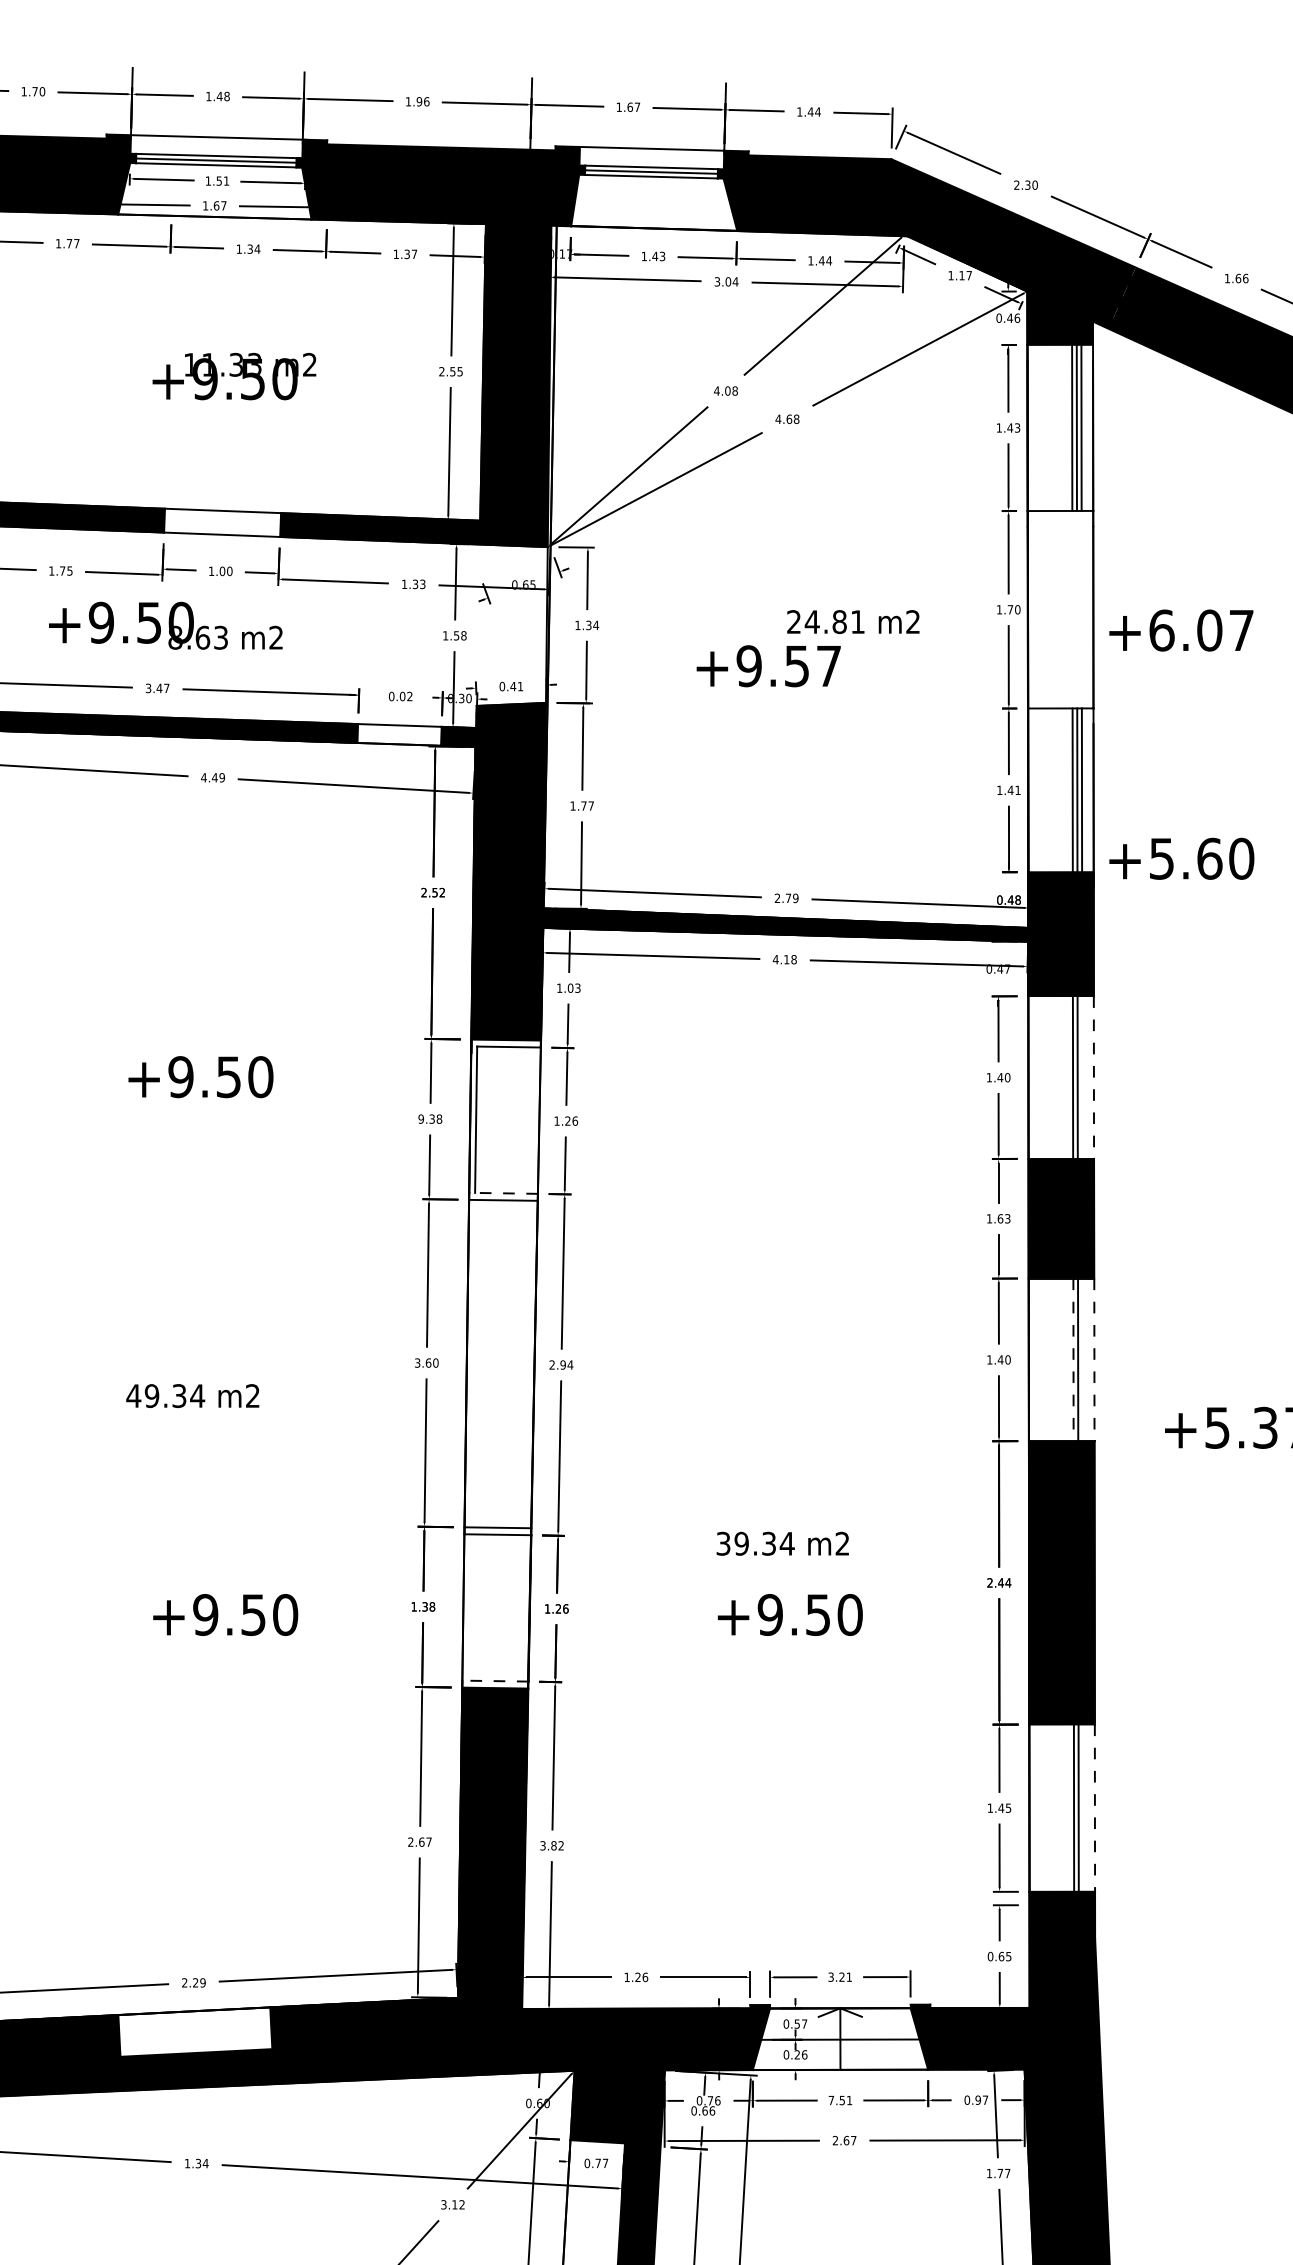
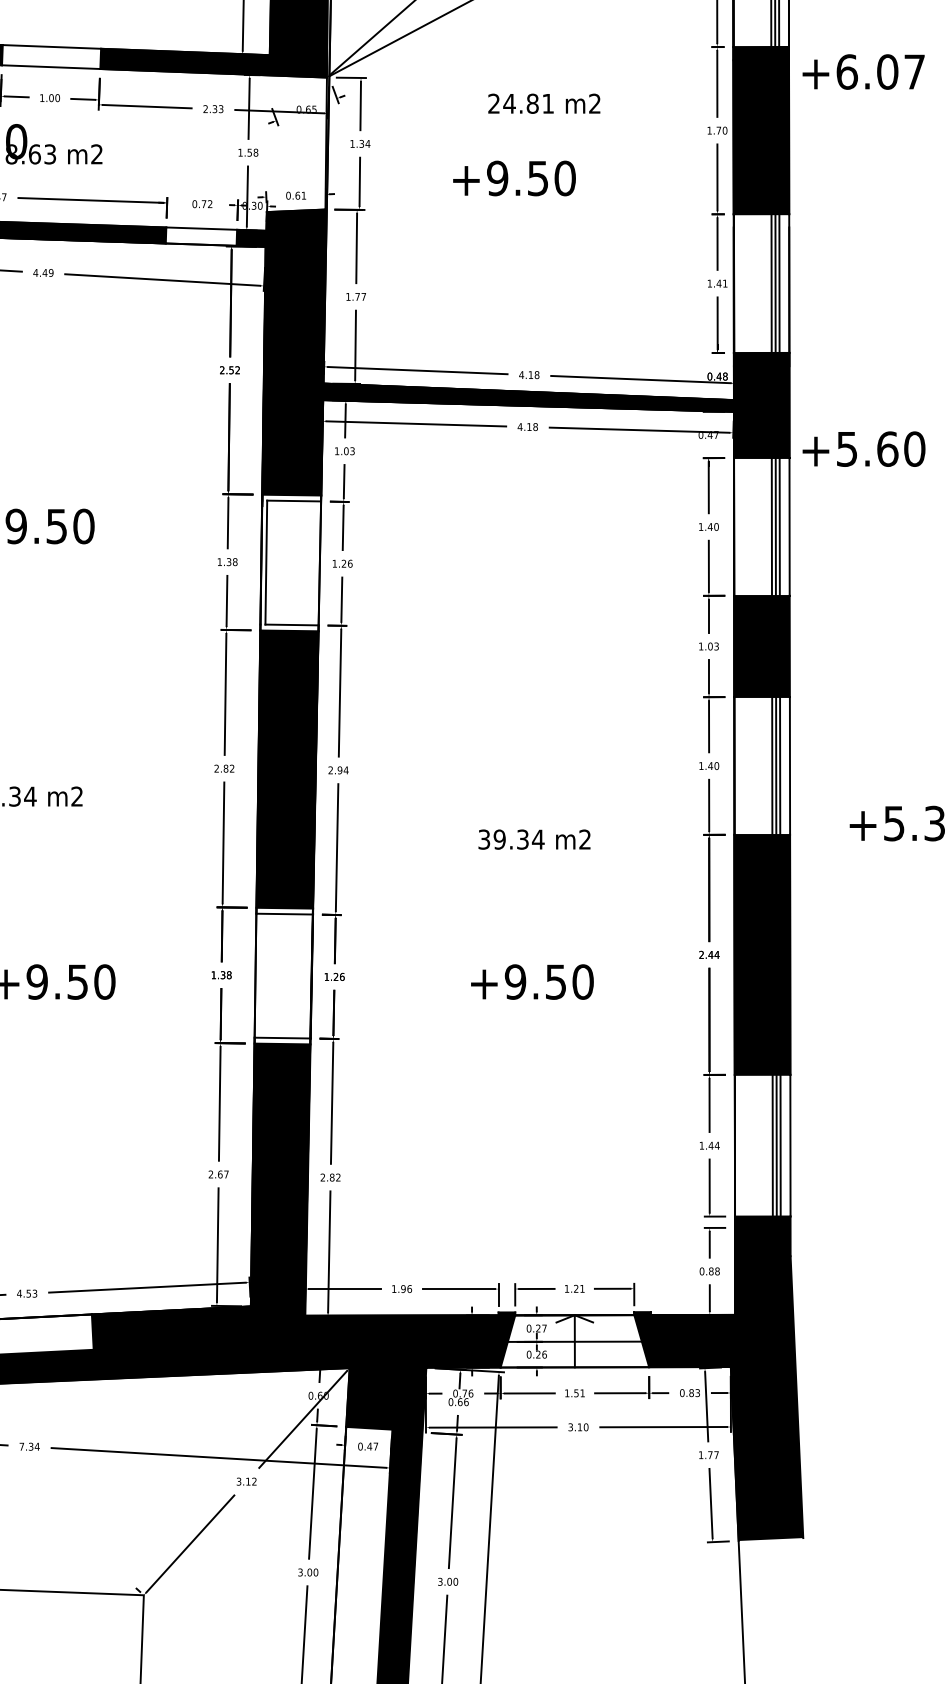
text: (403, 583) -> (204, 108), 1.33 -> 2.33
fill: (1060, 609) -> (761, 130), added
text: (853, 621) -> (544, 103), moved
text: (1181, 630) -> (863, 71), moved
text: (828, 666) -> (564, 178), +9.57 -> +9.50
text: (513, 686) -> (297, 195), 0.41 -> 0.61
text: (402, 696) -> (203, 204), 0.02 -> 0.72
text: (1181, 858) -> (863, 448), moved
text: (786, 897) -> (529, 374), 2.79 -> 4.18
line: (1082, 1077) -> (779, 526), added
line: (1093, 1078) -> (789, 527), dashed -> solid
text: (421, 1118) -> (220, 561), 9.38 -> 1.38
line: (506, 1193) -> (292, 625), dashed -> solid
text: (1000, 1218) -> (710, 646), 1.63 -> 1.03
line: (1082, 1359) -> (779, 765), added
line: (1073, 1360) -> (772, 766), dashed -> solid
line: (1094, 1360) -> (790, 766), dashed -> solid
text: (426, 1362) -> (224, 768), 3.60 -> 2.82
fill: (500, 1363) -> (286, 769), added
text: (782, 1543) -> (534, 839), moved
line: (494, 1681) -> (281, 1038), dashed -> solid
text: (1008, 1807) -> (717, 1145), 1.45 -> 1.44
line: (1083, 1807) -> (780, 1145), added
line: (1094, 1808) -> (790, 1145), dashed -> solid
text: (542, 1845) -> (322, 1177), 3.82 -> 2.82
text: (1004, 1956) -> (713, 1271), 0.65 -> 0.88
text: (830, 1976) -> (566, 1288), 3.21 -> 1.21
text: (637, 1977) -> (402, 1289), 1.26 -> 1.96
text: (193, 1982) -> (26, 1293), 2.29 -> 4.53
text: (796, 2023) -> (537, 1328), 0.57 -> 0.27
text: (981, 2099) -> (694, 1392), 0.97 -> 0.83
text: (830, 2100) -> (566, 1393), 7.51 -> 1.51
text: (844, 2140) -> (578, 1427), 2.67 -> 3.10
text: (598, 2162) -> (369, 1445), 0.77 -> 0.47
text: (187, 2163) -> (21, 1446), 1.34 -> 7.34

